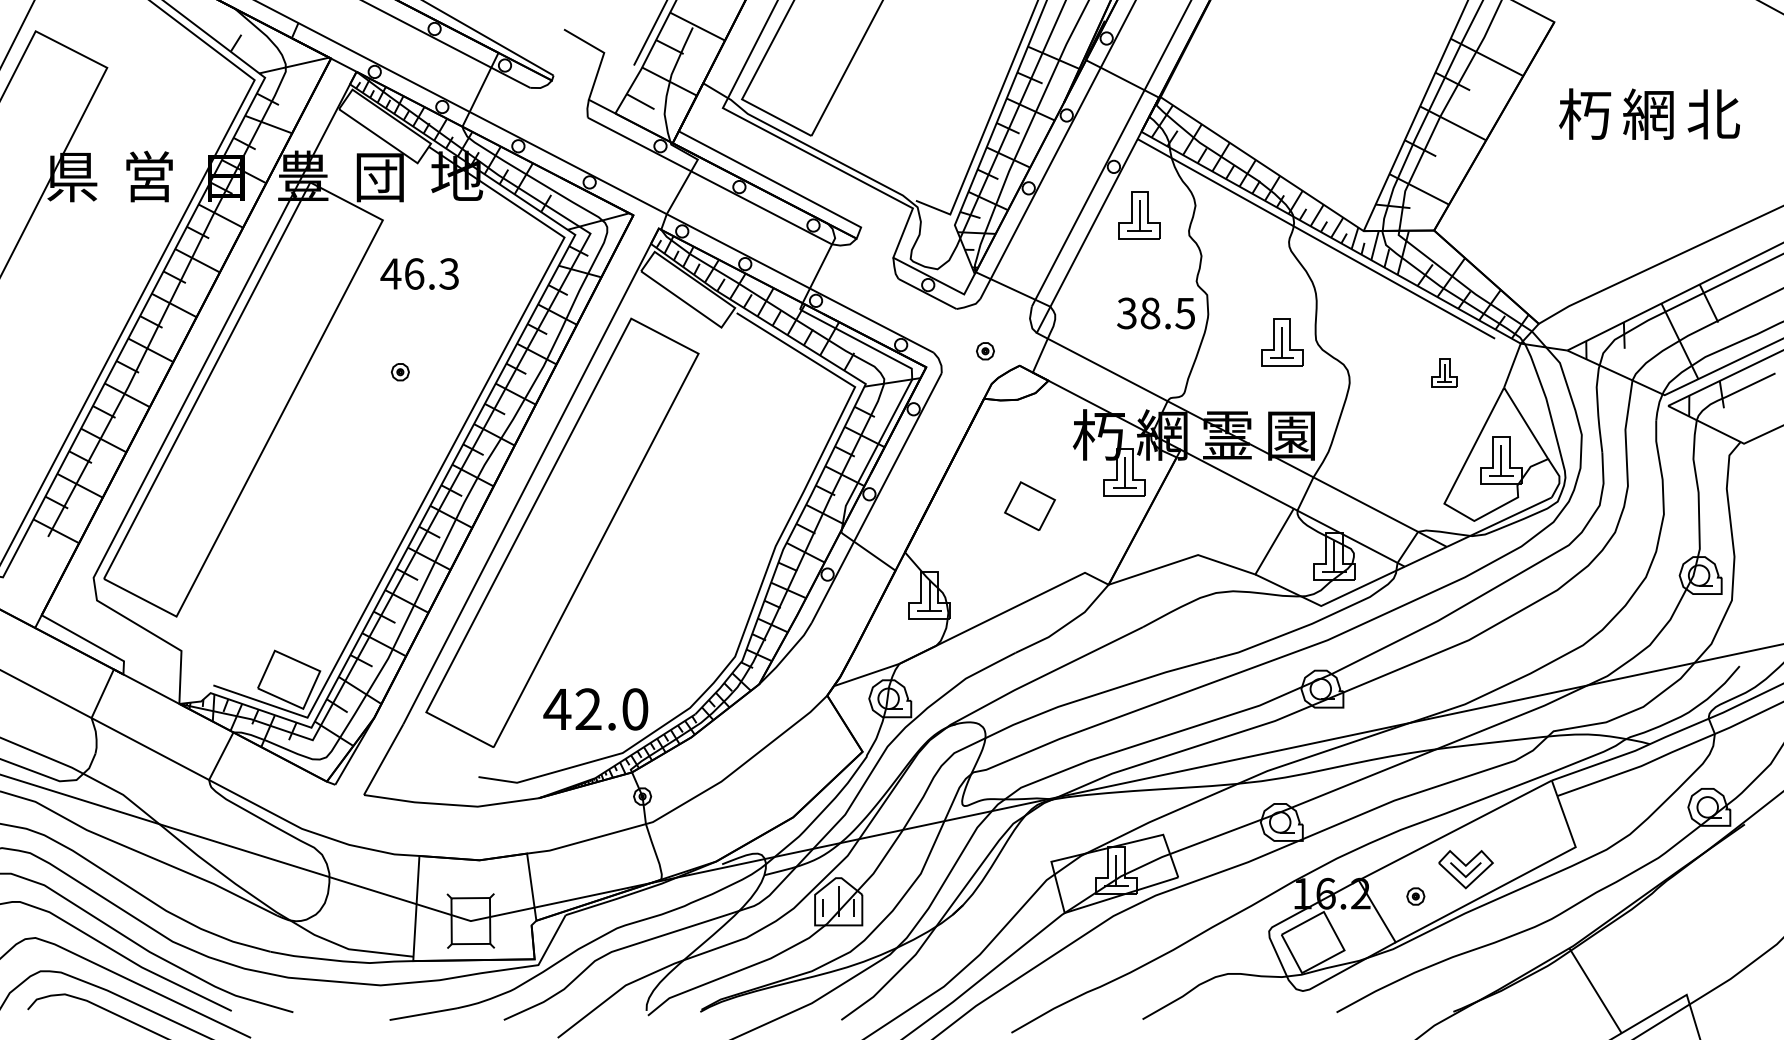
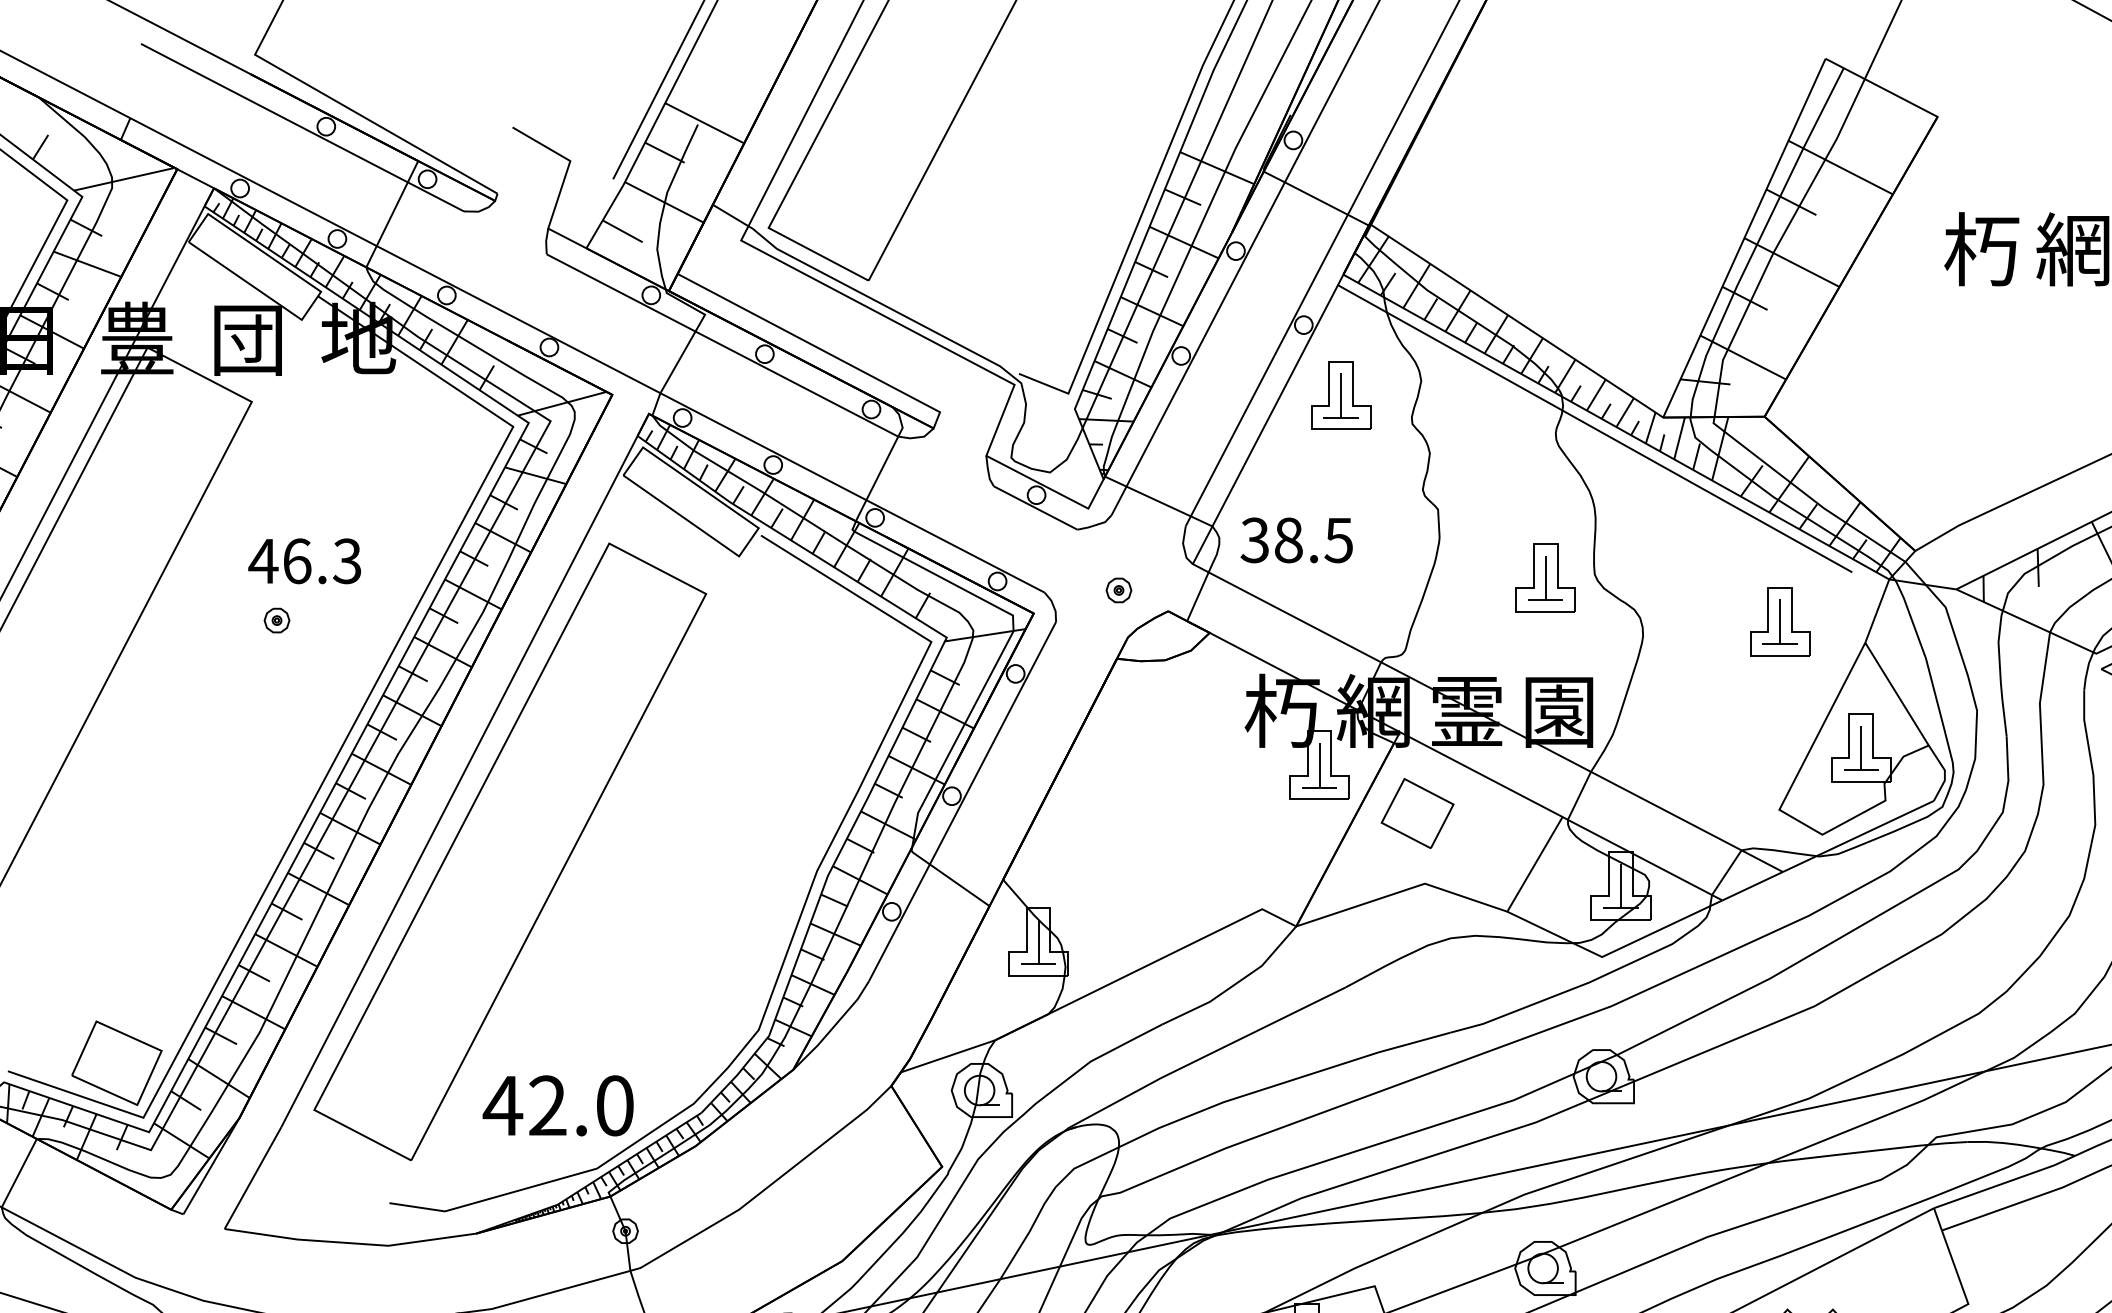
text: (419, 273) -> (304, 560), moved
text: (1155, 313) -> (1296, 540), moved
part: (1444, 372) -> (1779, 620), size x1.67
part: (1029, 506) -> (1416, 813), moved

